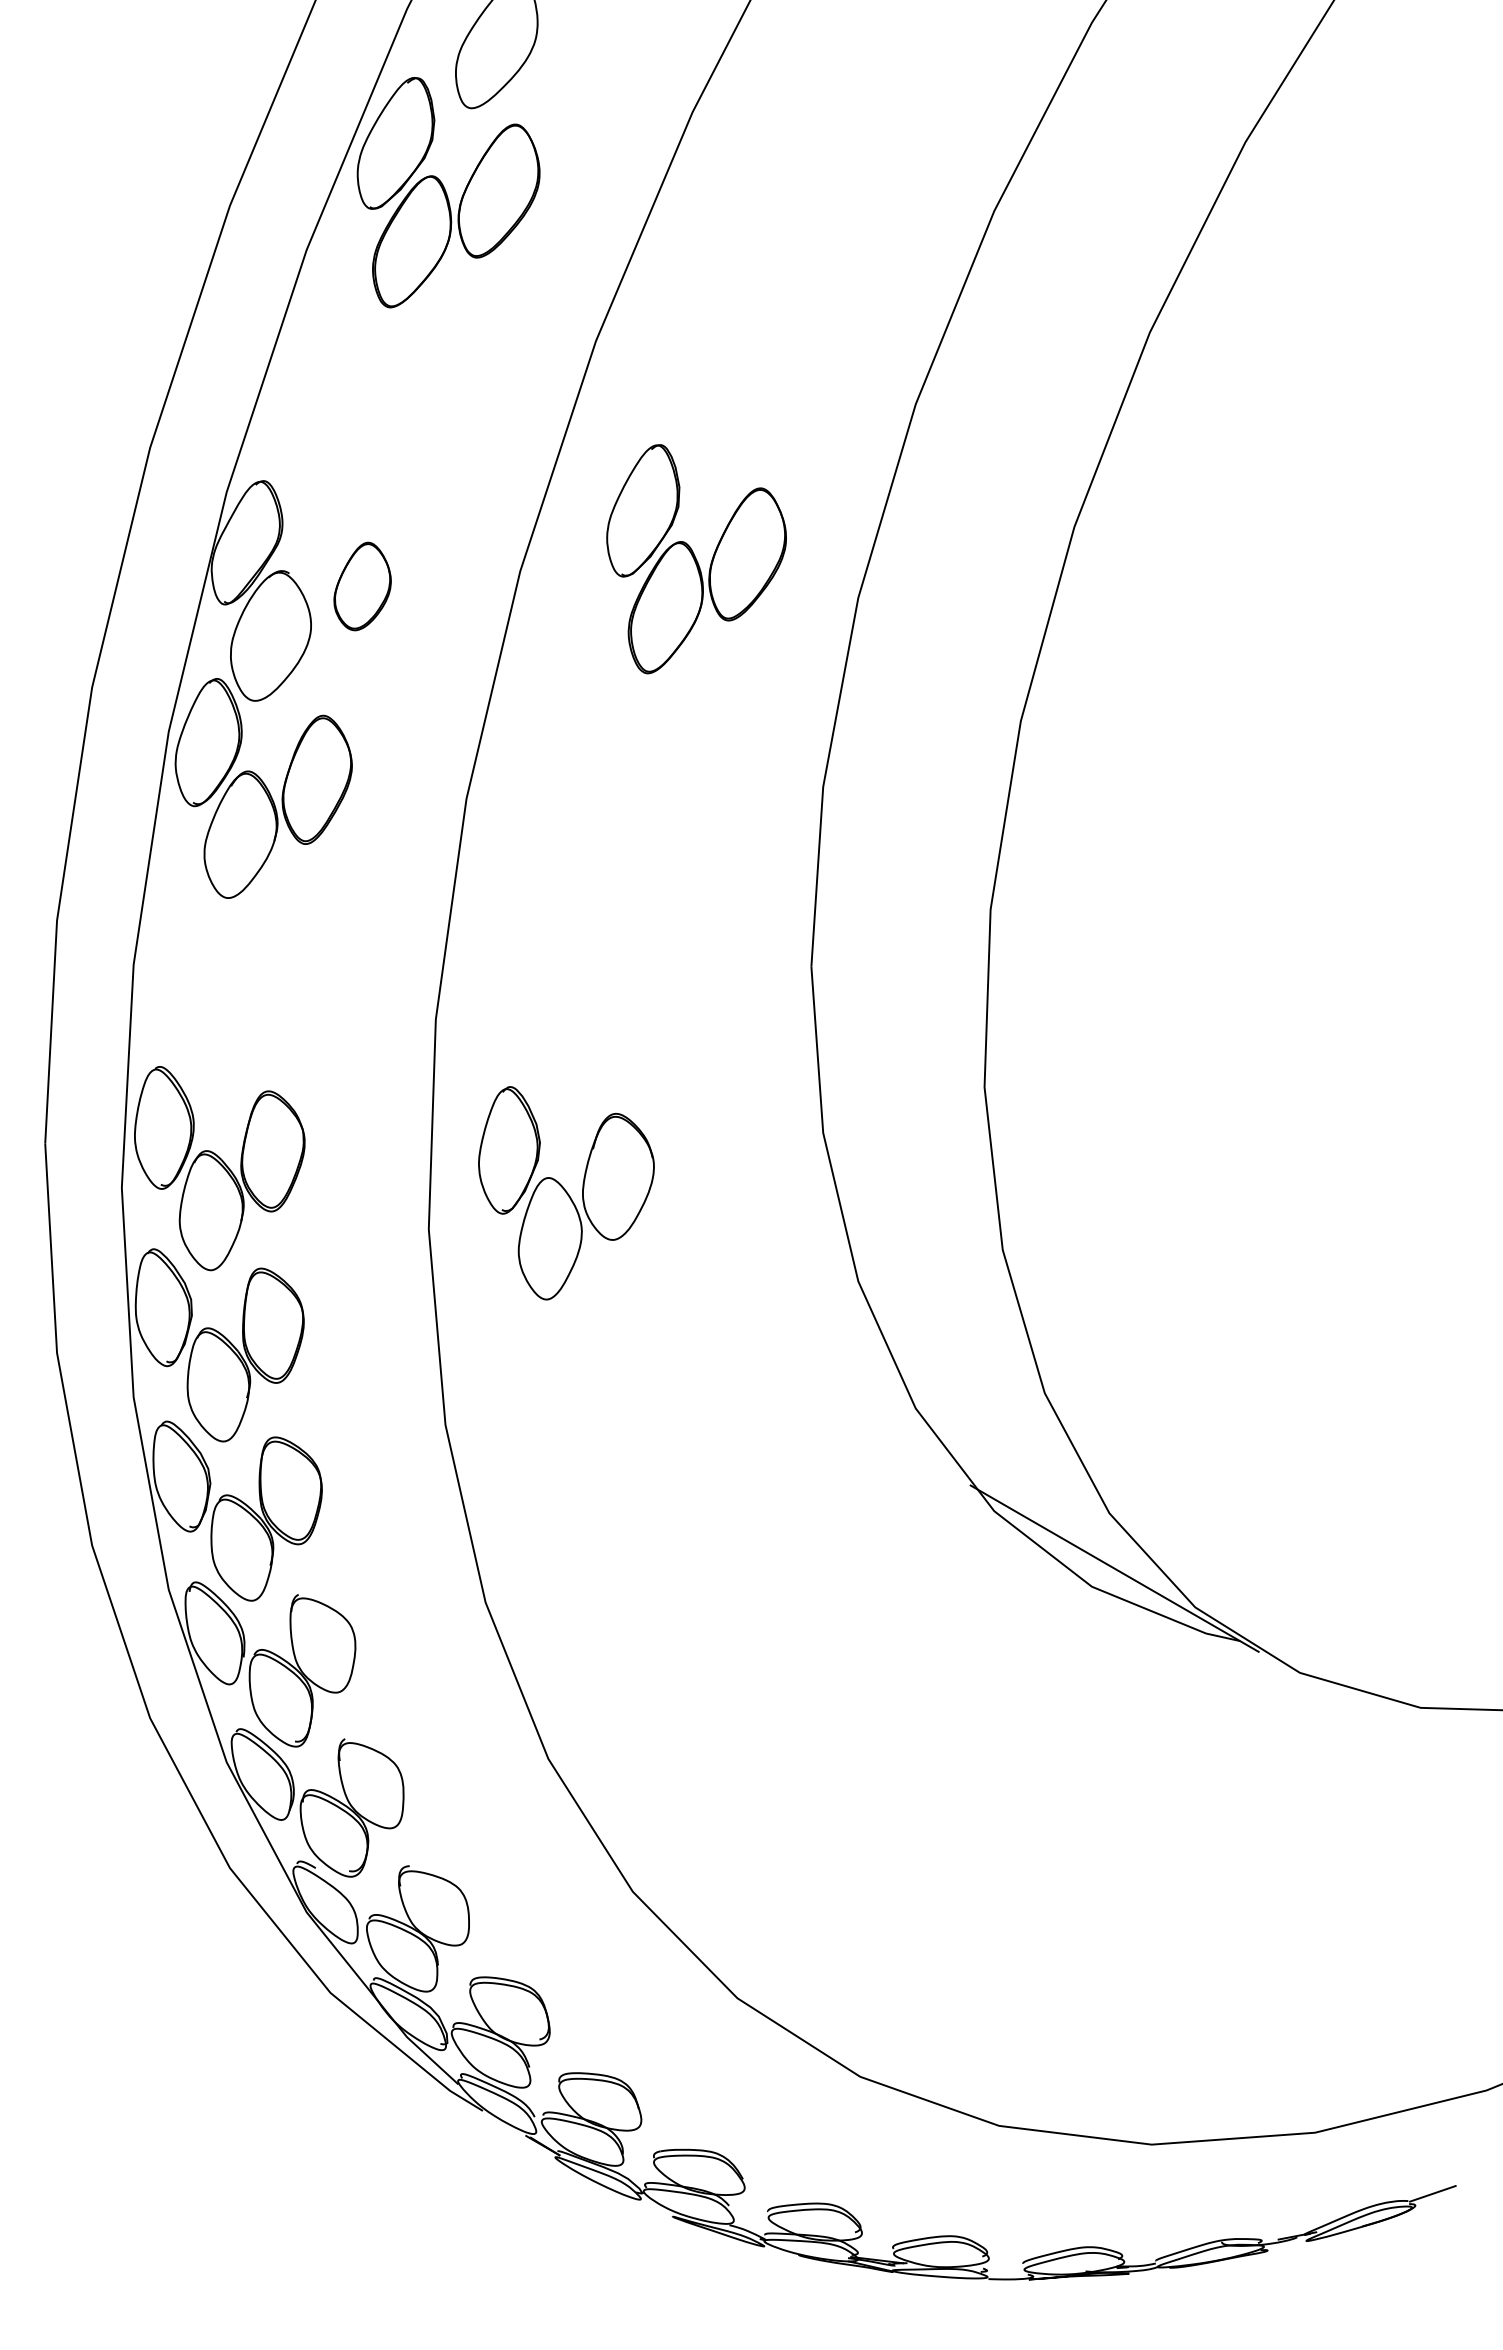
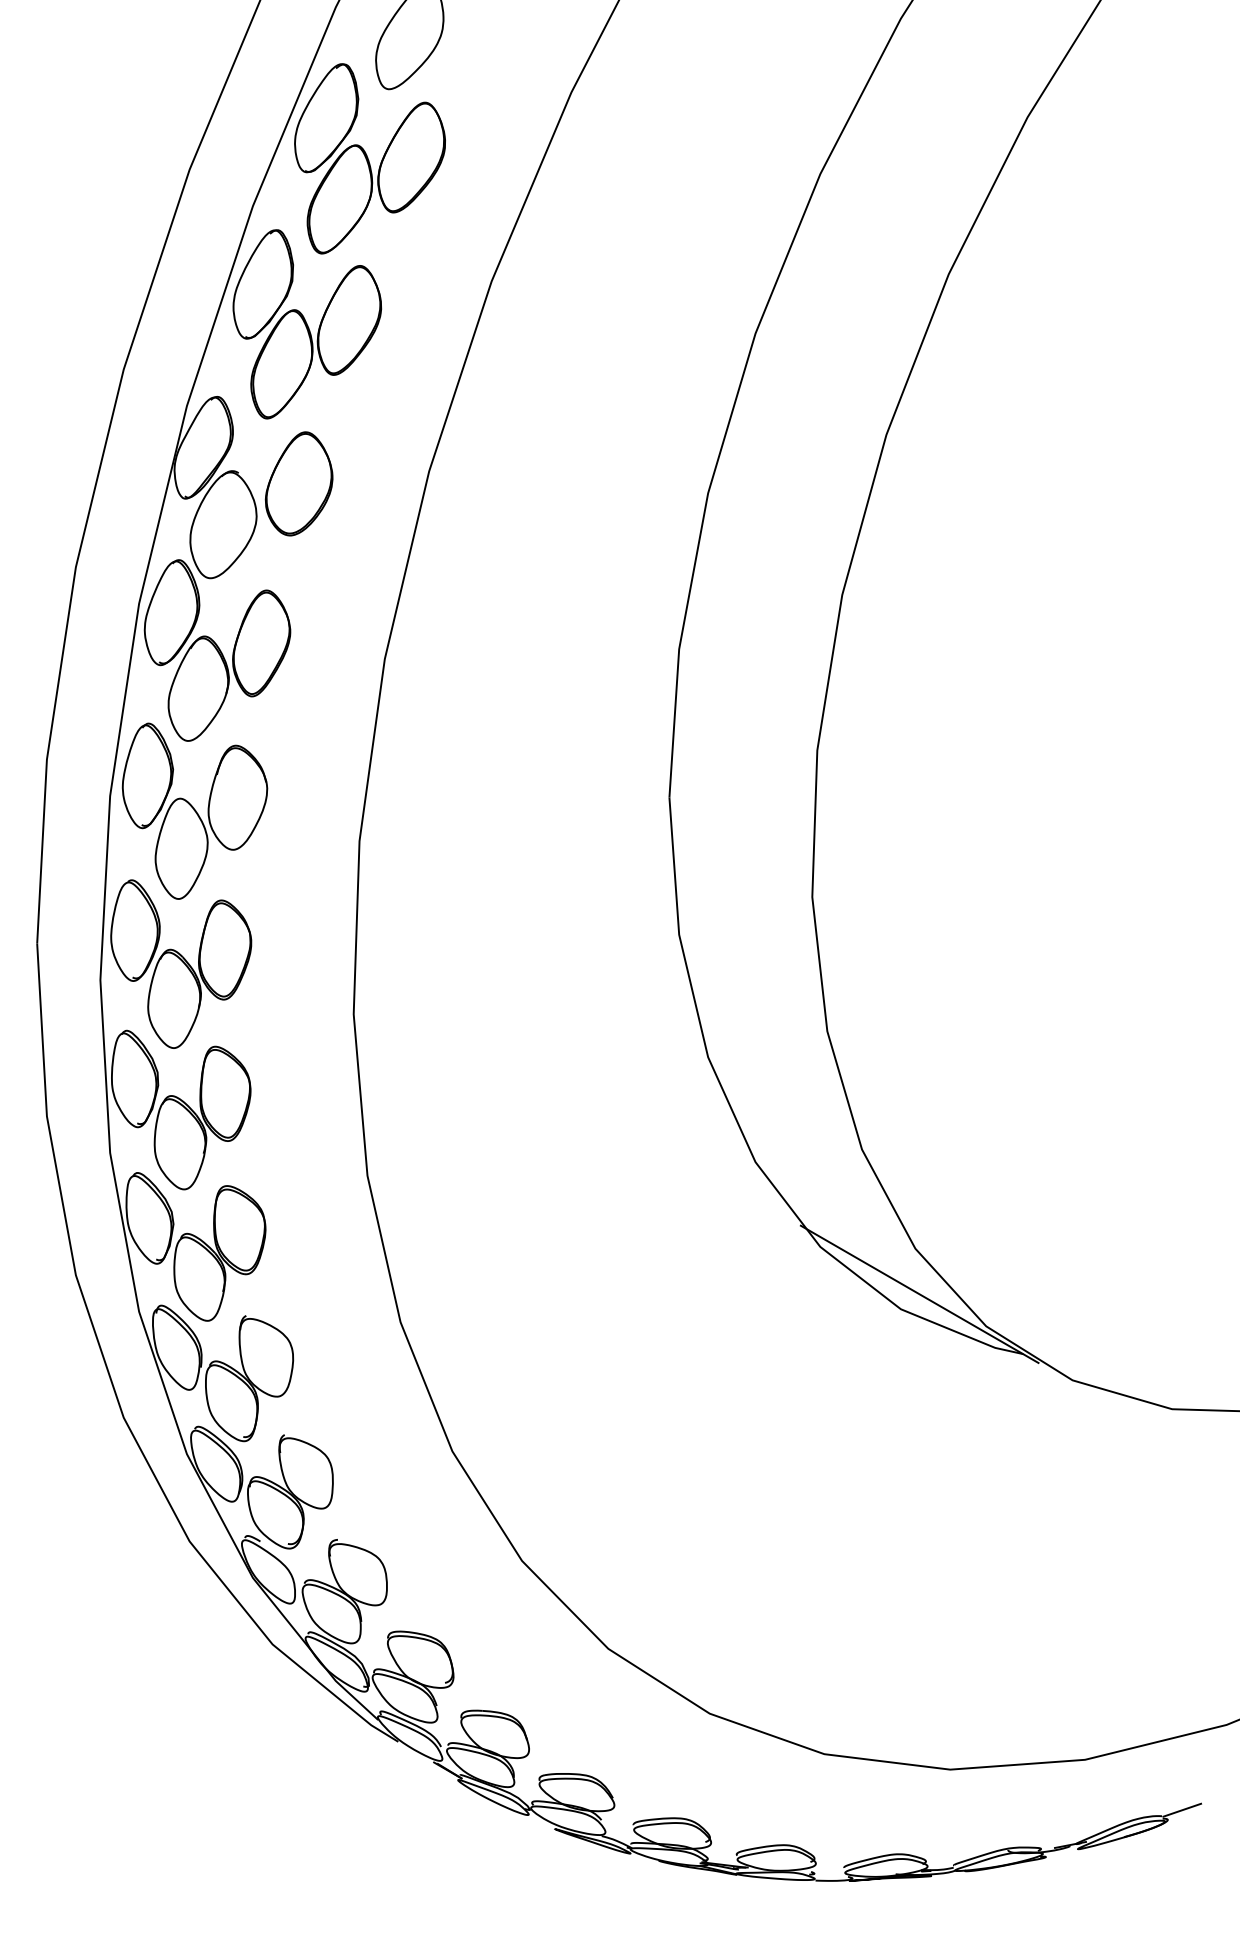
part: (696, 559) -> (307, 324), moved
part: (362, 586) -> (298, 483), size x1.43
part: (566, 1193) -> (195, 811), moved

